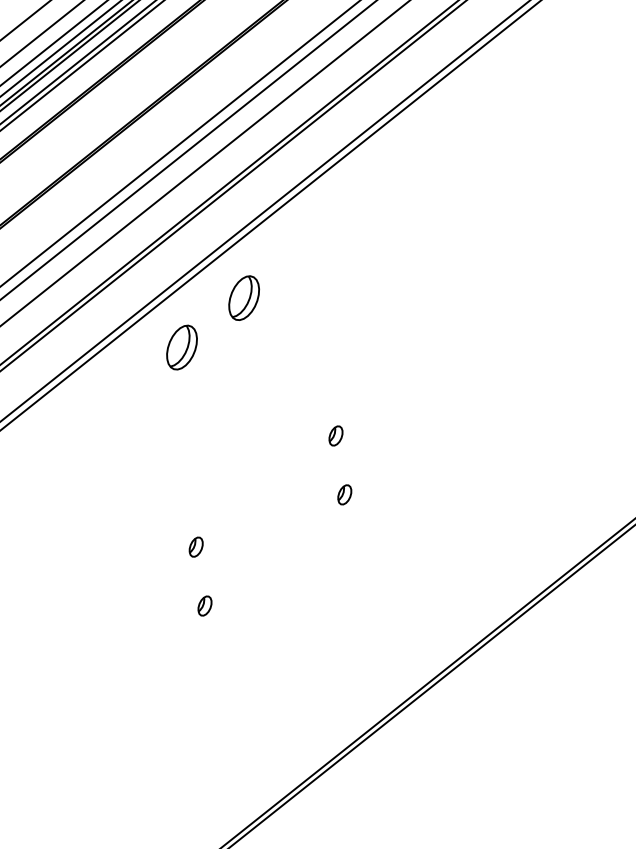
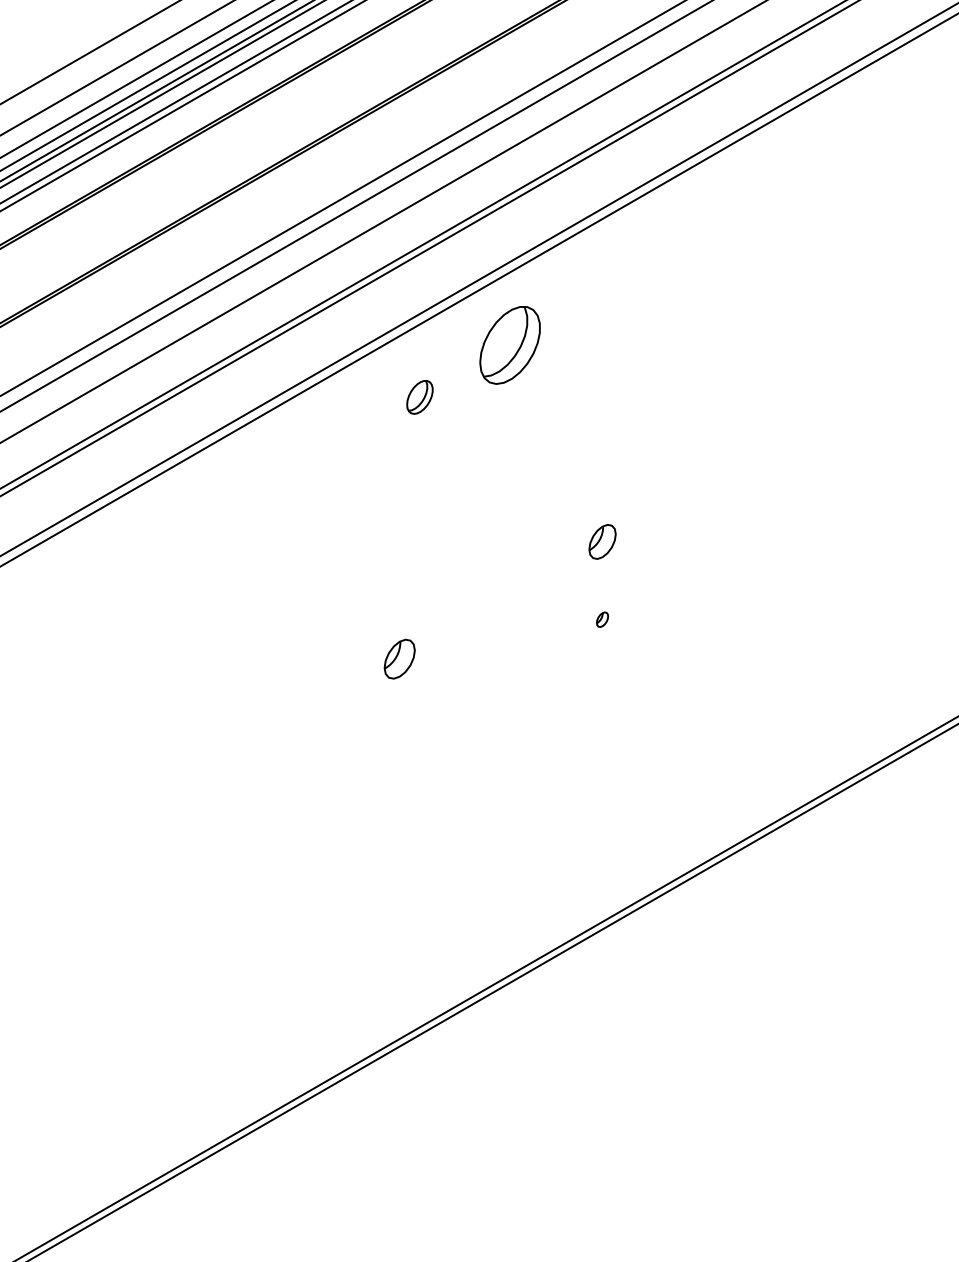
part: (243, 297) -> (509, 344), size x1.4
part: (181, 347) -> (419, 397), size x0.6
part: (335, 435) -> (602, 541), size x1.4
part: (344, 494) -> (602, 619), size x0.6
part: (196, 546) -> (399, 658), size x1.6
part: (204, 605) -> (399, 736), removed

